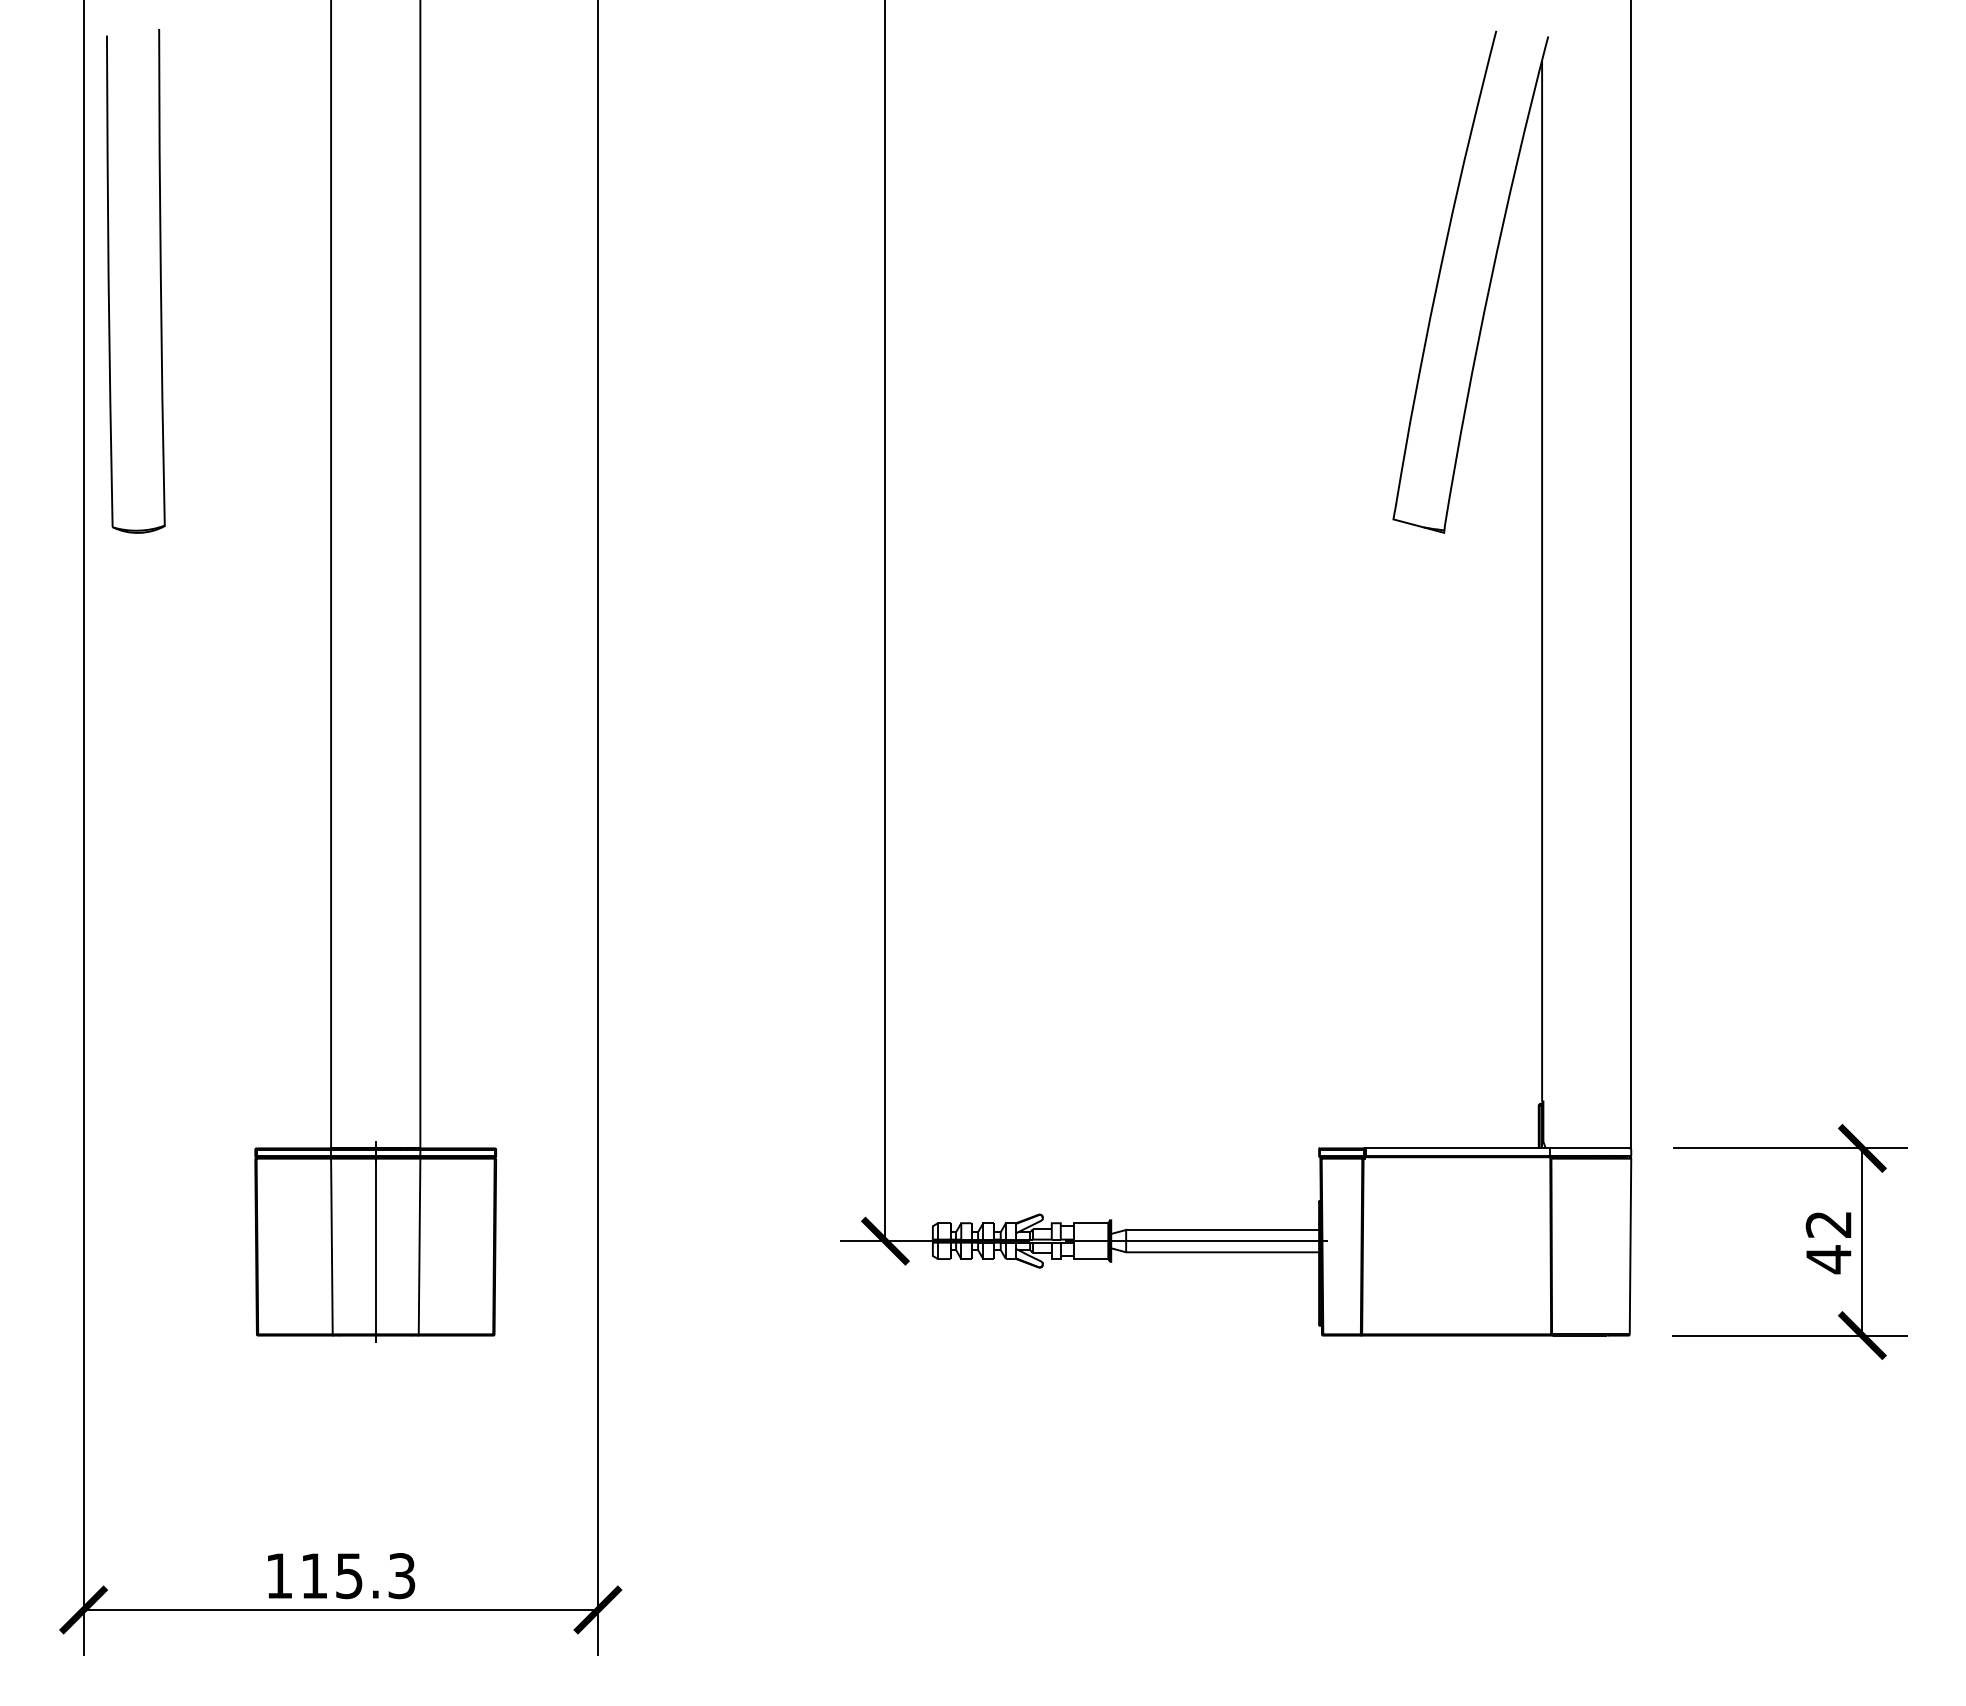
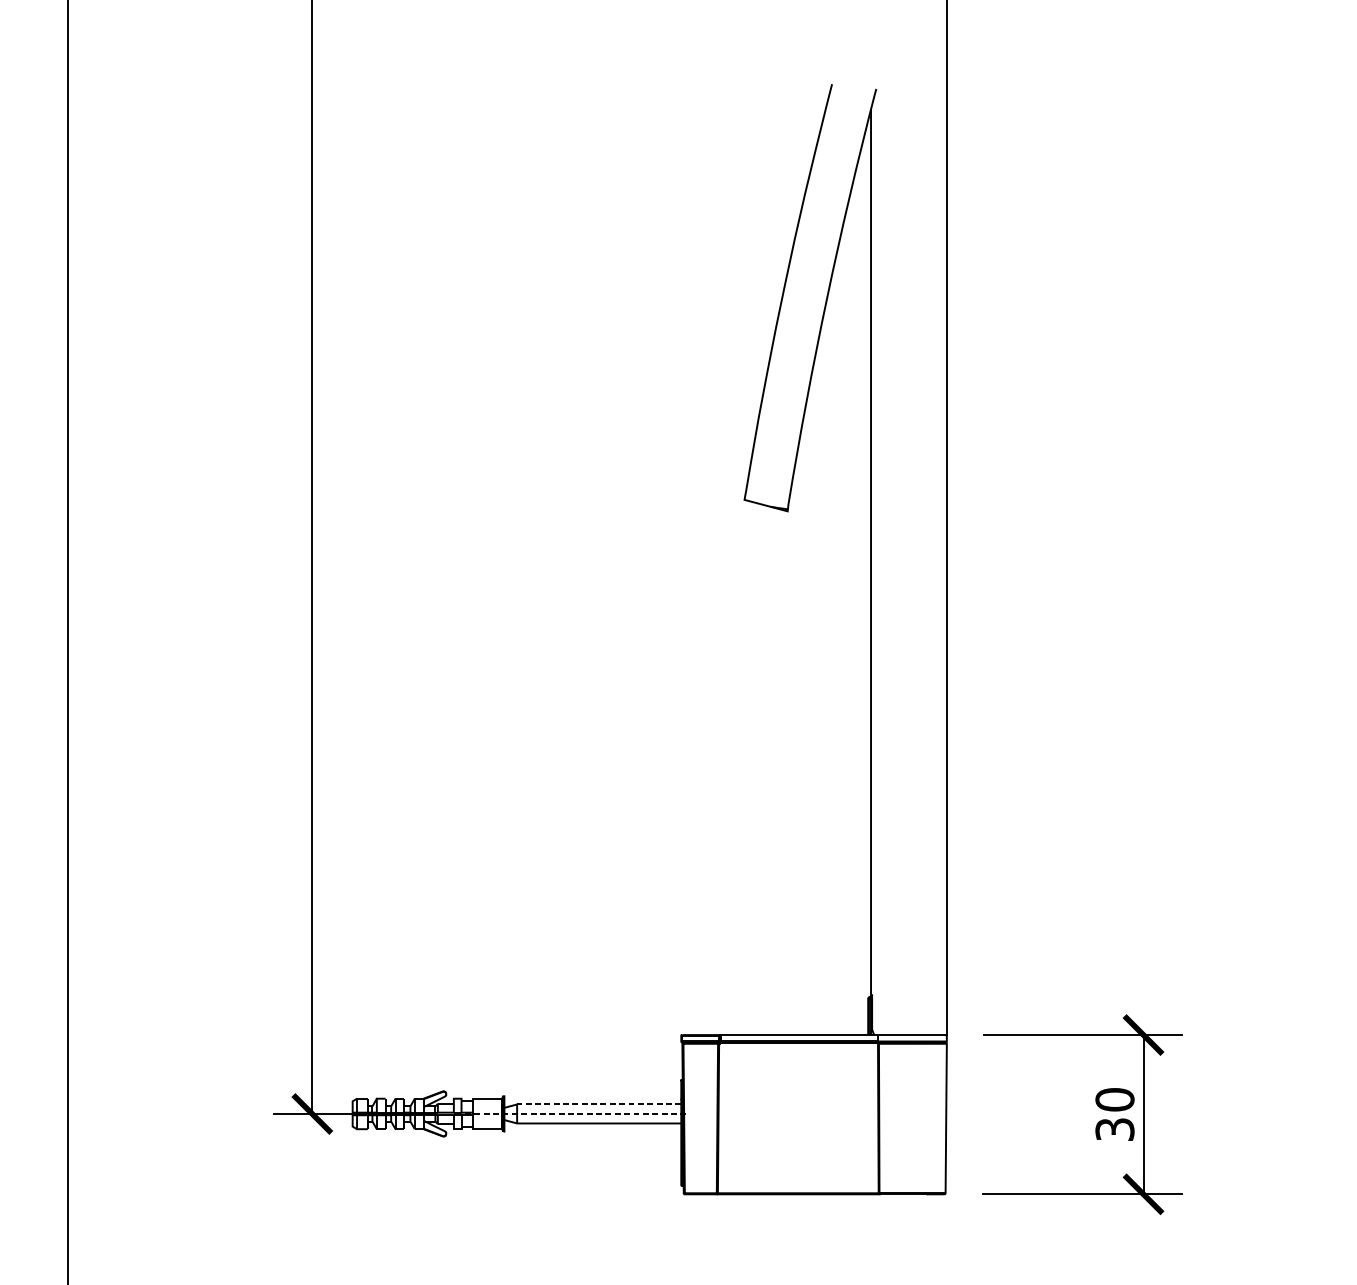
line: (1222, 1229) -> (599, 1104), solid -> dashed
line: (1196, 1241) -> (576, 1114), solid -> dashed
text: (1828, 1242) -> (1114, 1115), 42 -> 30

